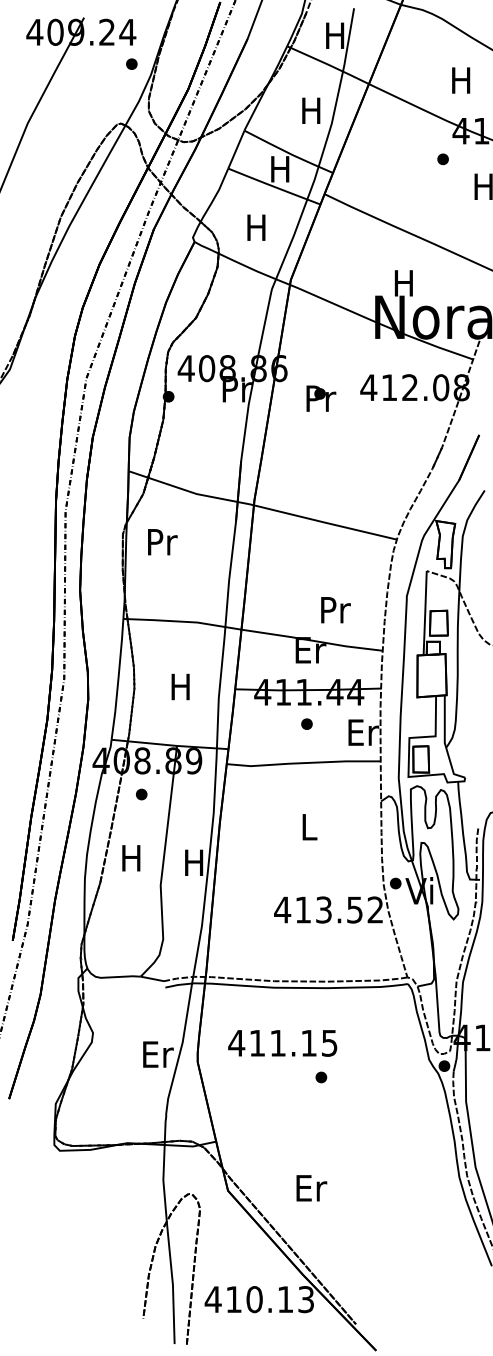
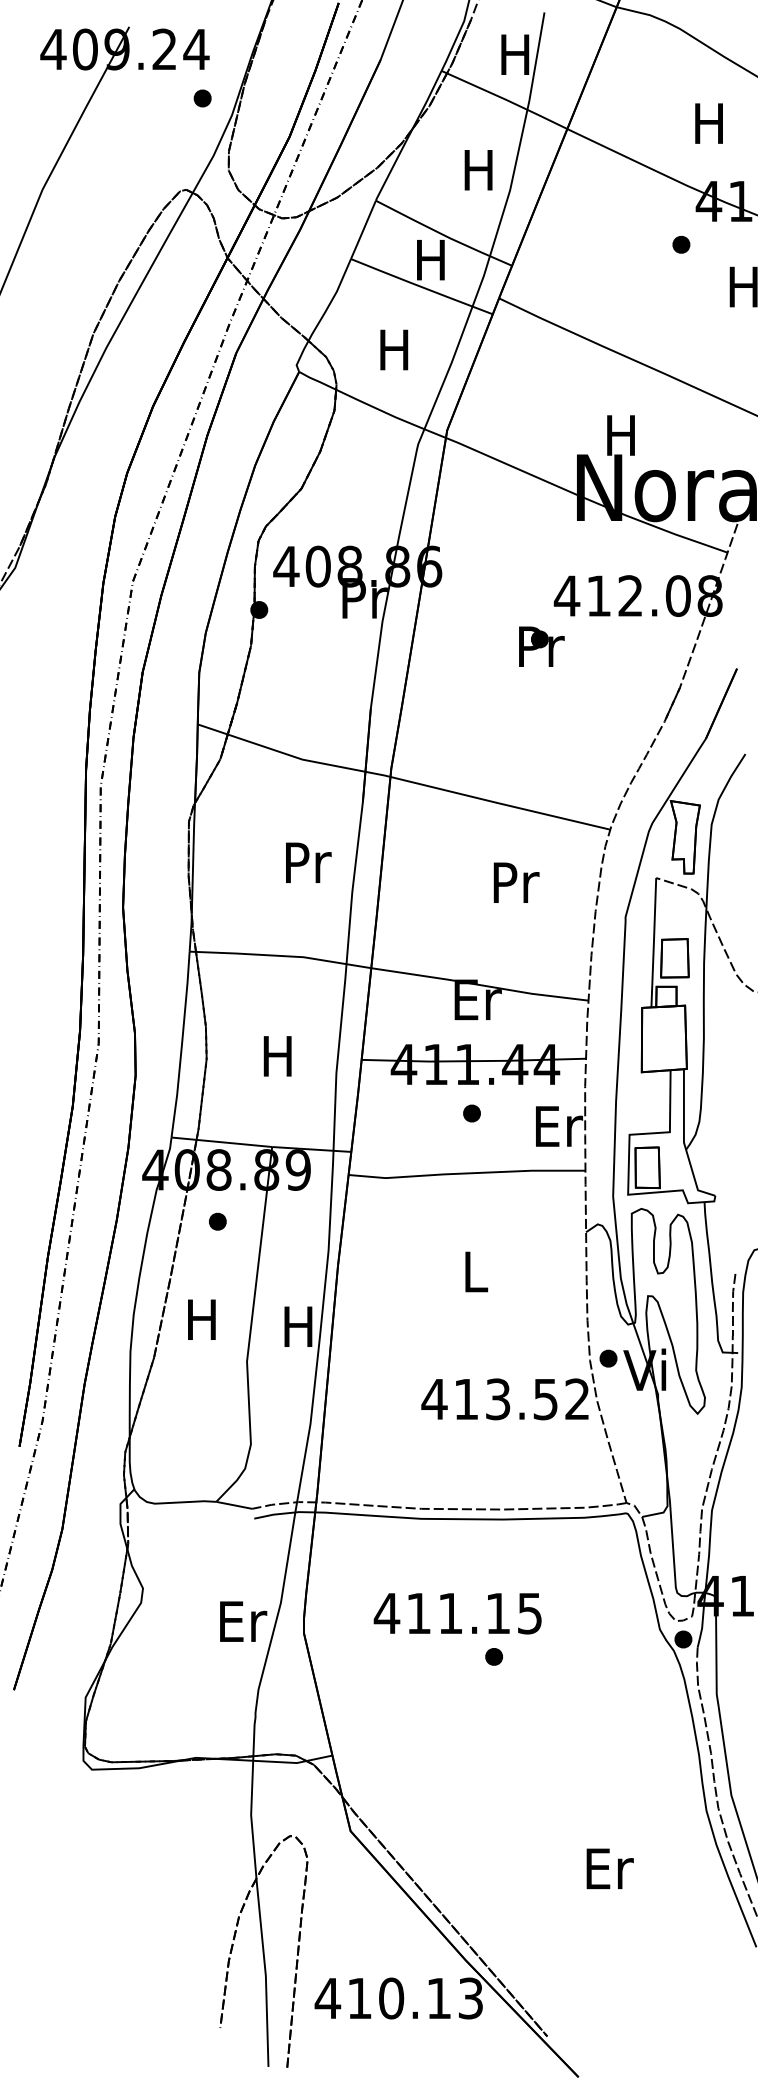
text: (321, 398) -> (542, 646), moved
text: (162, 542) -> (308, 863), moved
text: (335, 610) -> (515, 883), moved
text: (282, 1043) -> (457, 1613), moved
text: (311, 1188) -> (609, 1869), moved

